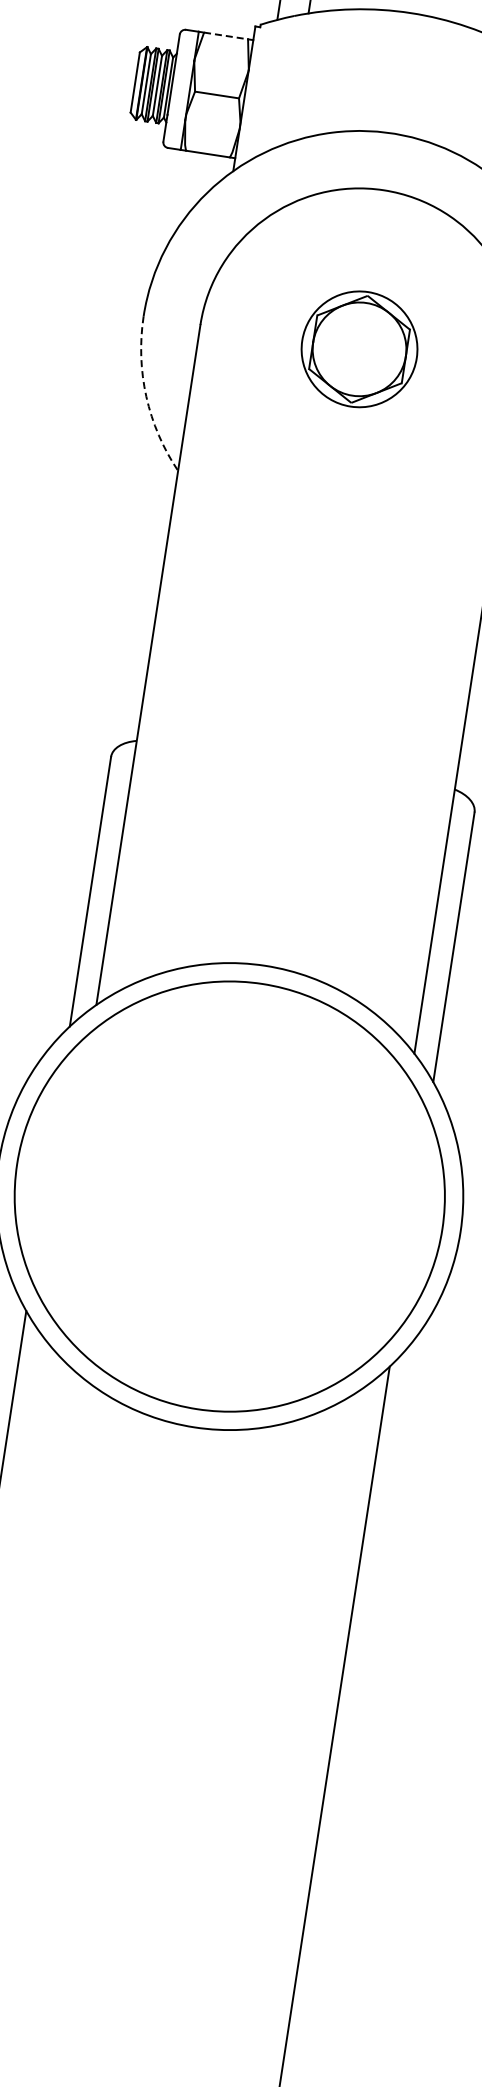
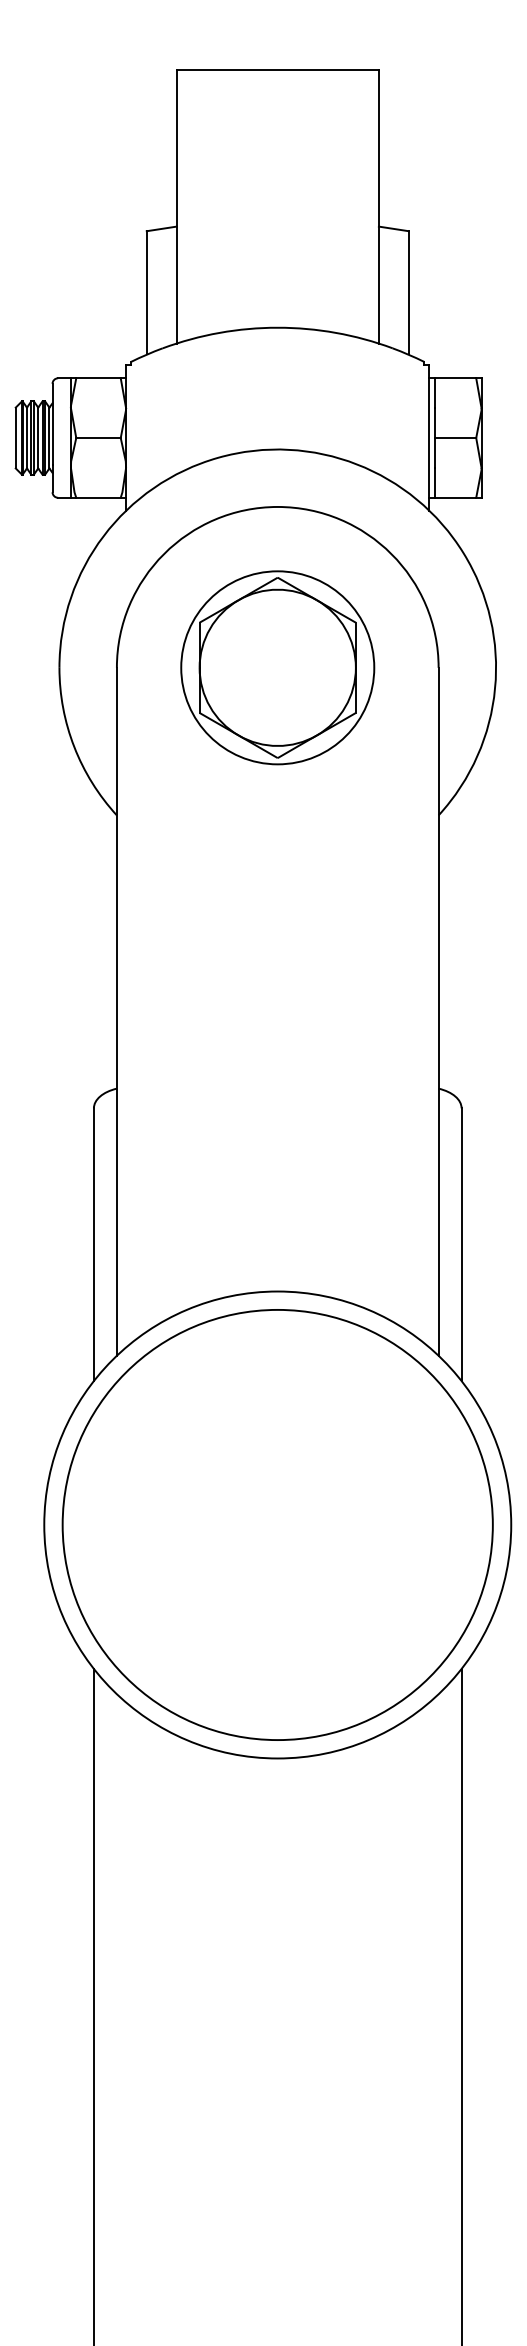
line: (227, 36) -> (99, 378), dashed -> solid
part: (359, 348) -> (277, 667), size x1.67
arc: (146, 397) -> (74, 747), dashed -> solid

